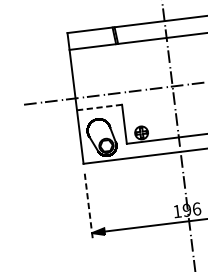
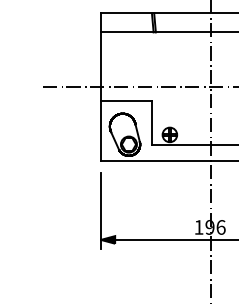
line: (99, 107) -> (126, 100), dashed -> solid
line: (88, 208) -> (100, 211), dashed -> solid

